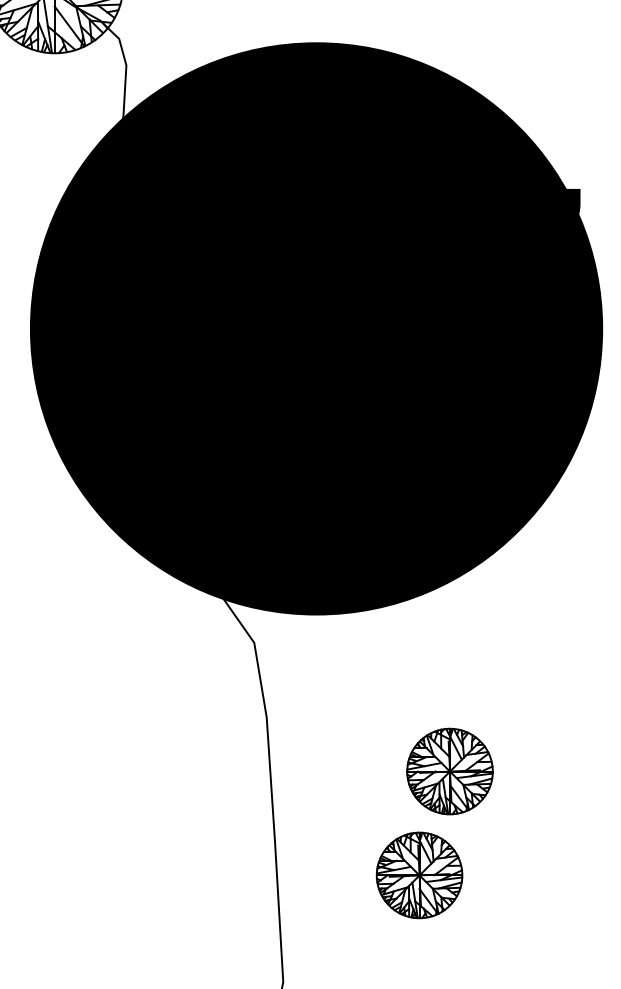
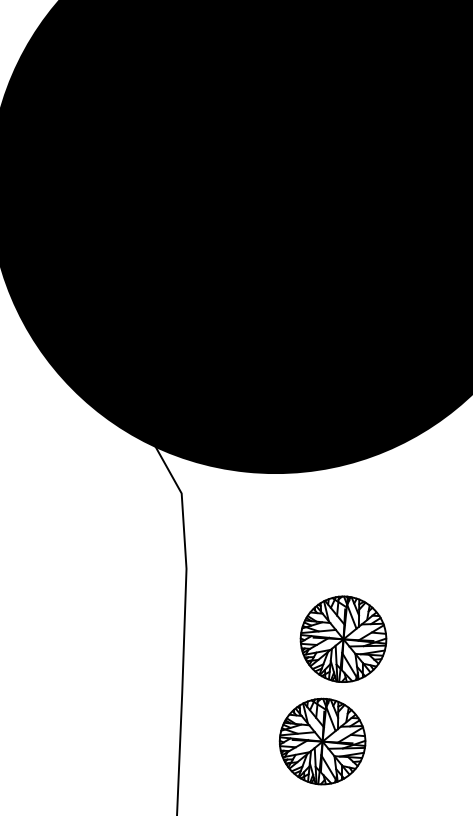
part: (449, 771) -> (343, 639), moved

